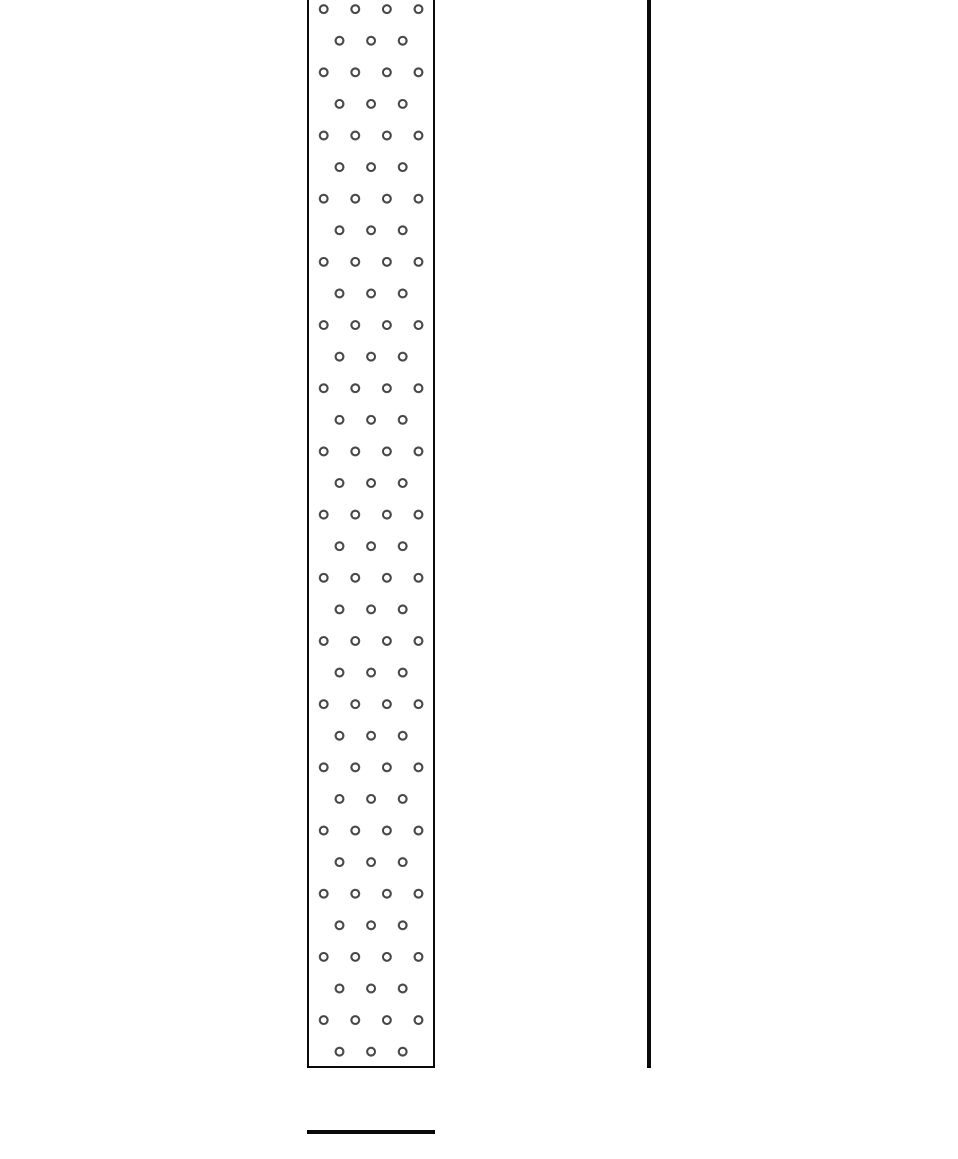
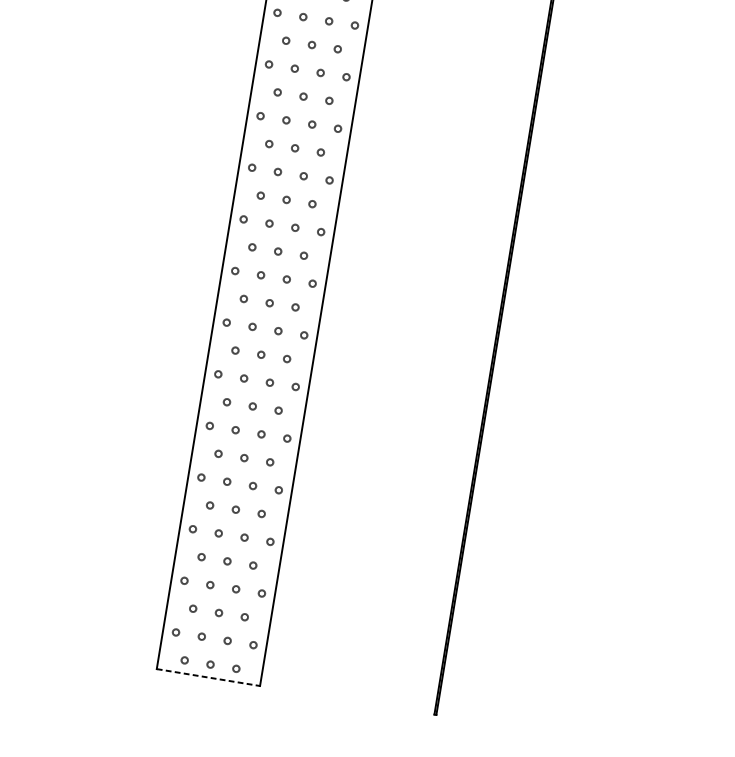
line: (371, 1067) -> (208, 677), solid -> dashed
line: (370, 1131) -> (199, 729), removed

